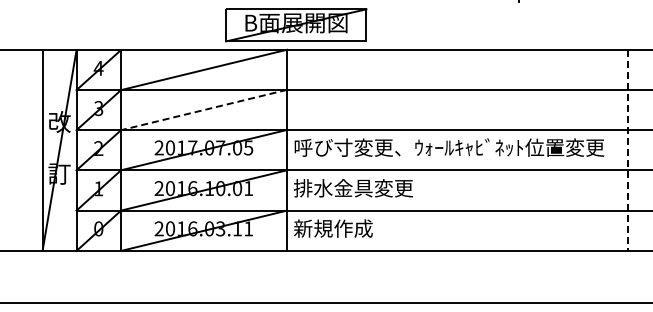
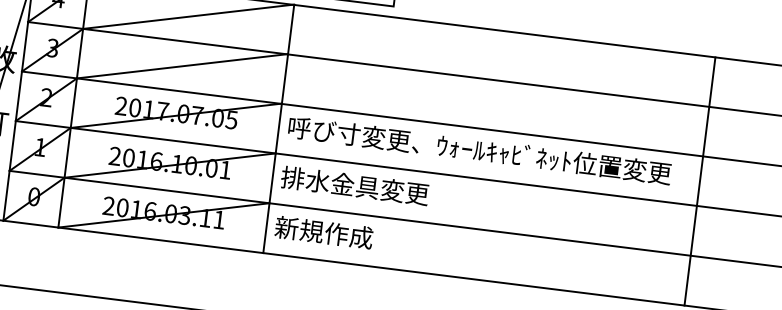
line: (203, 110) -> (181, 66), dashed -> solid
line: (628, 151) -> (700, 182), dashed -> solid

